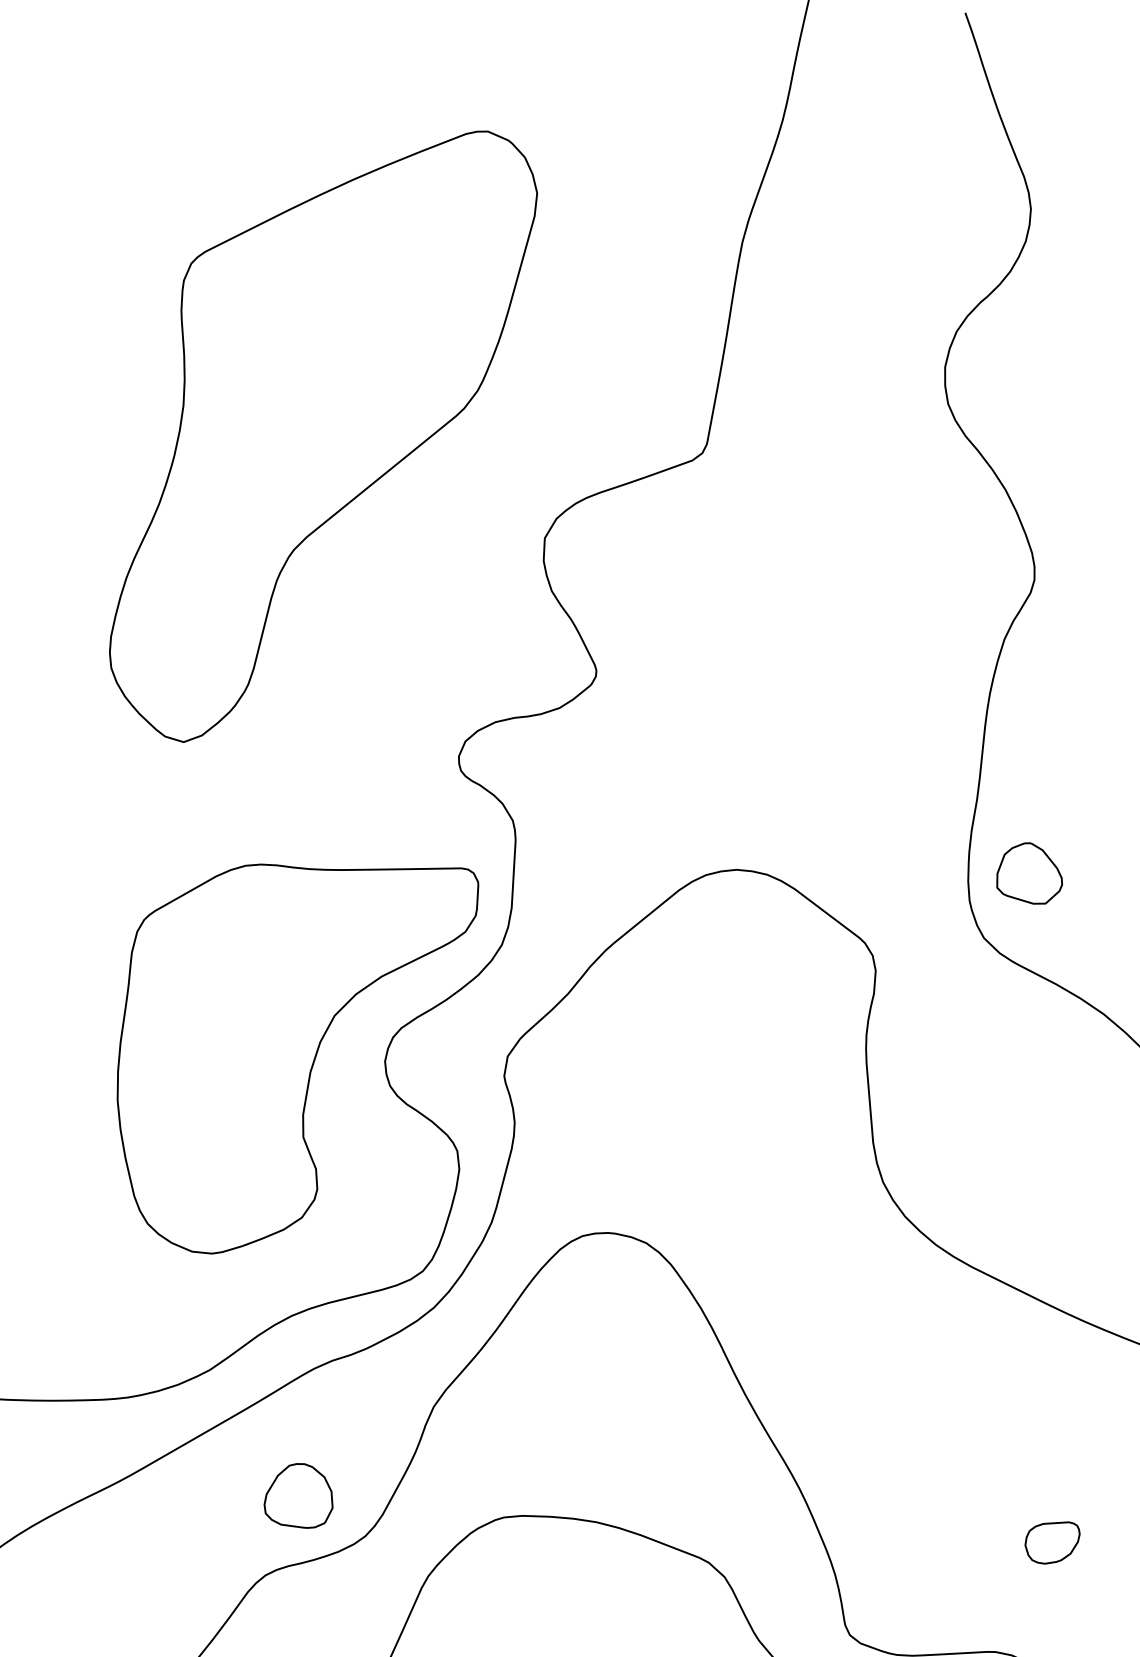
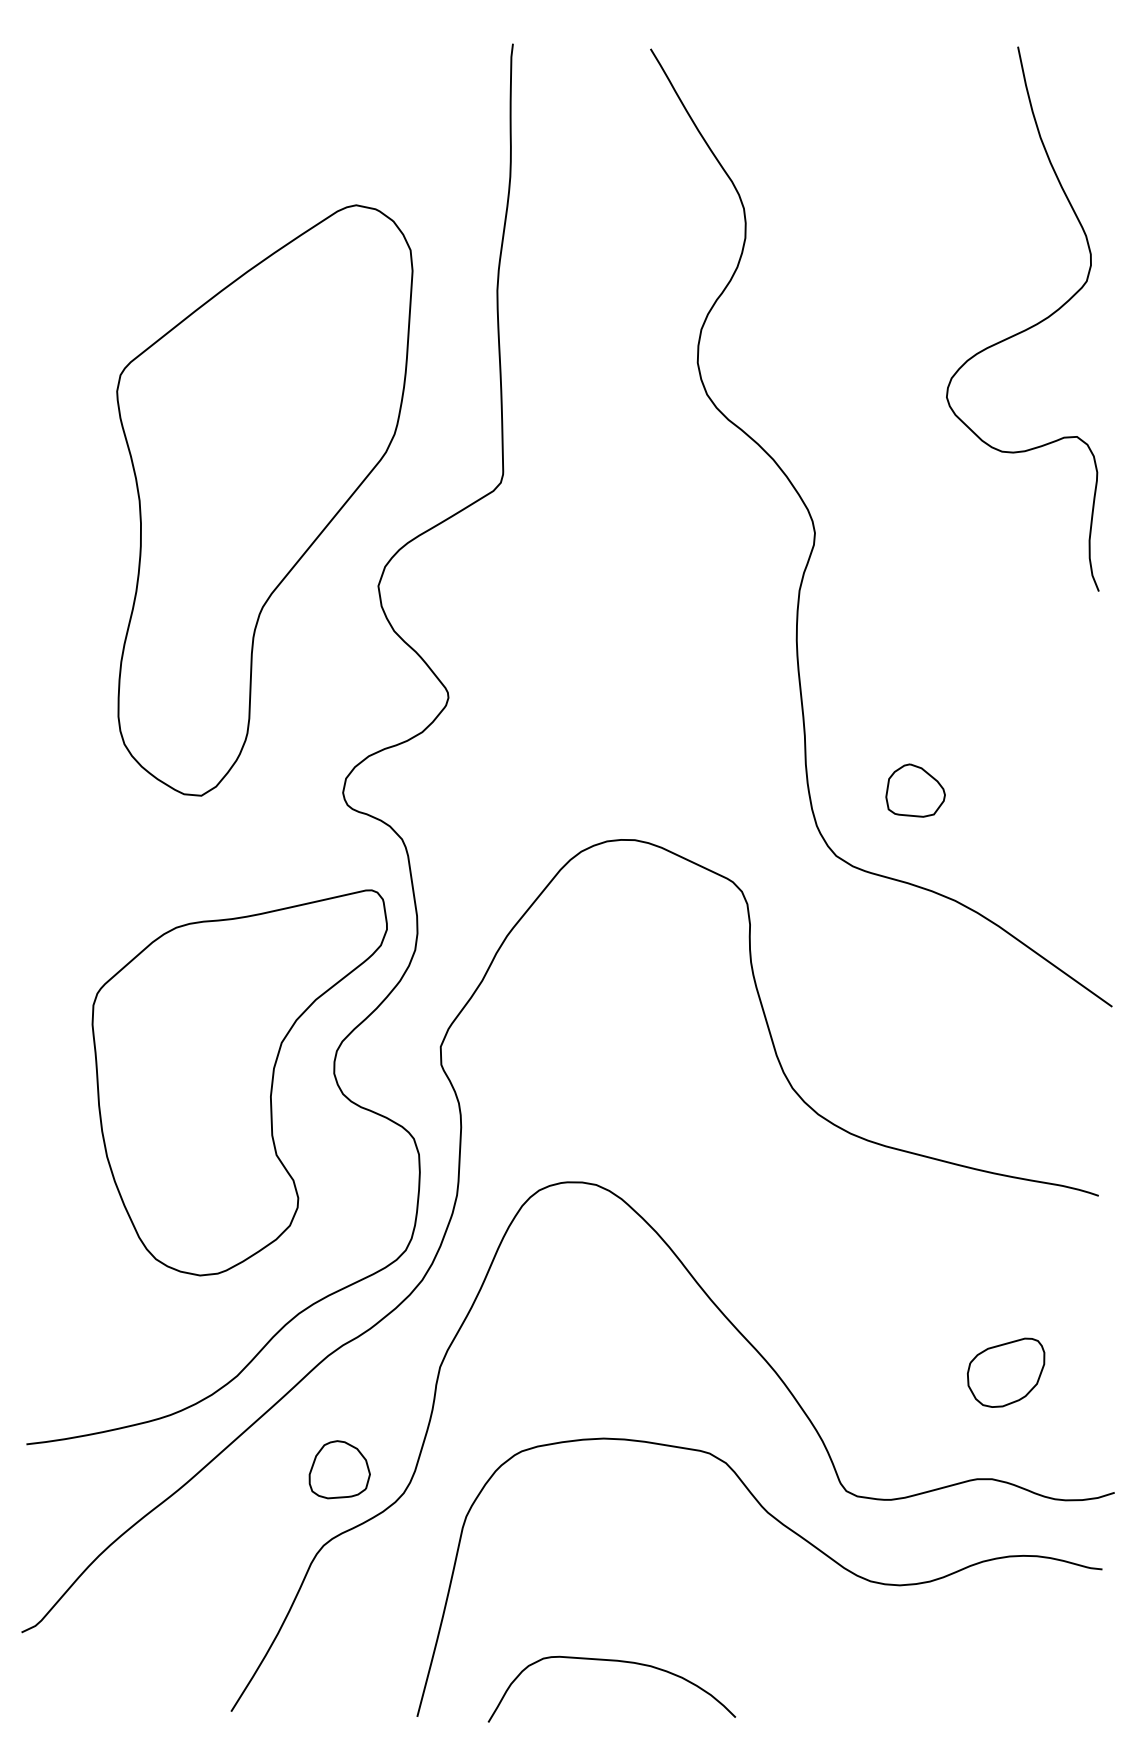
part: (320, 433) -> (264, 500), moved
part: (1030, 873) -> (915, 790), moved
part: (1052, 1542) -> (1006, 1372), size x1.67

